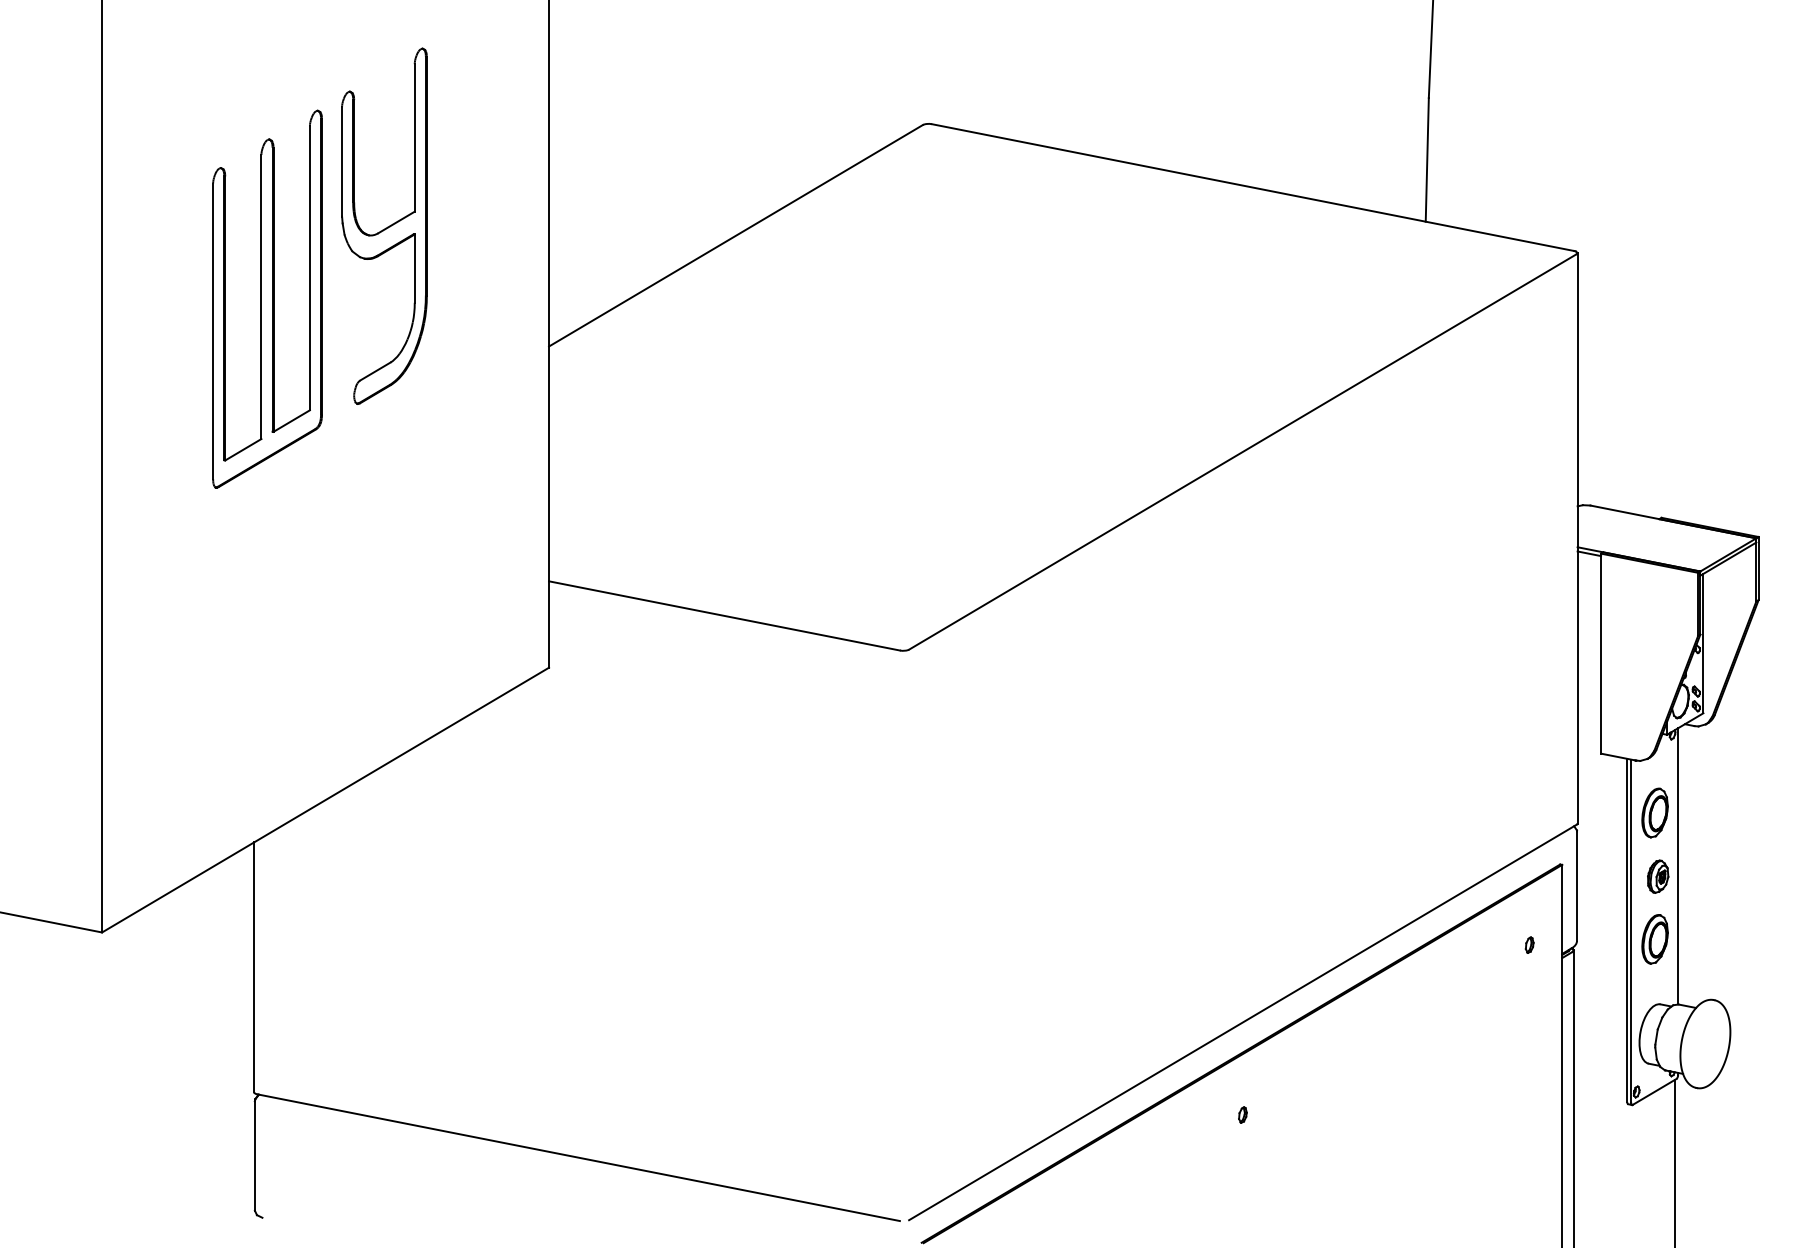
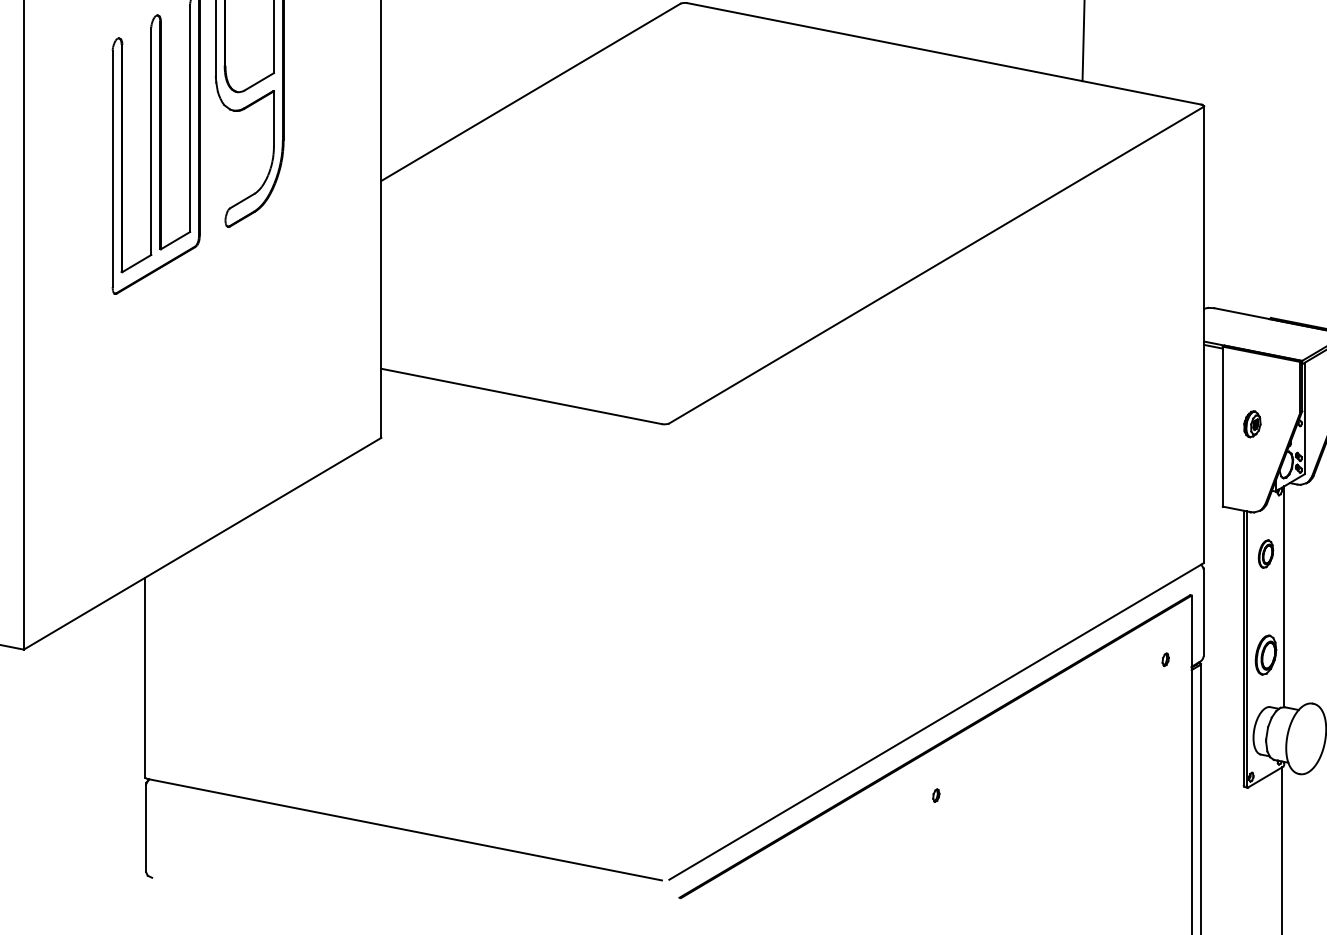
part: (1654, 812) -> (1265, 553), size x0.7
part: (1658, 876) -> (1252, 424), moved

